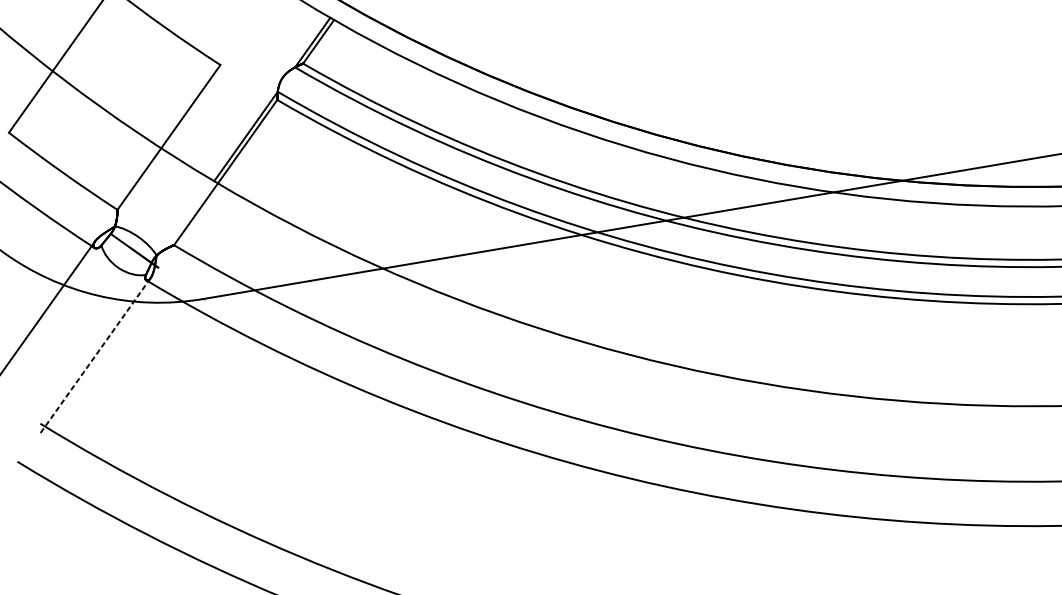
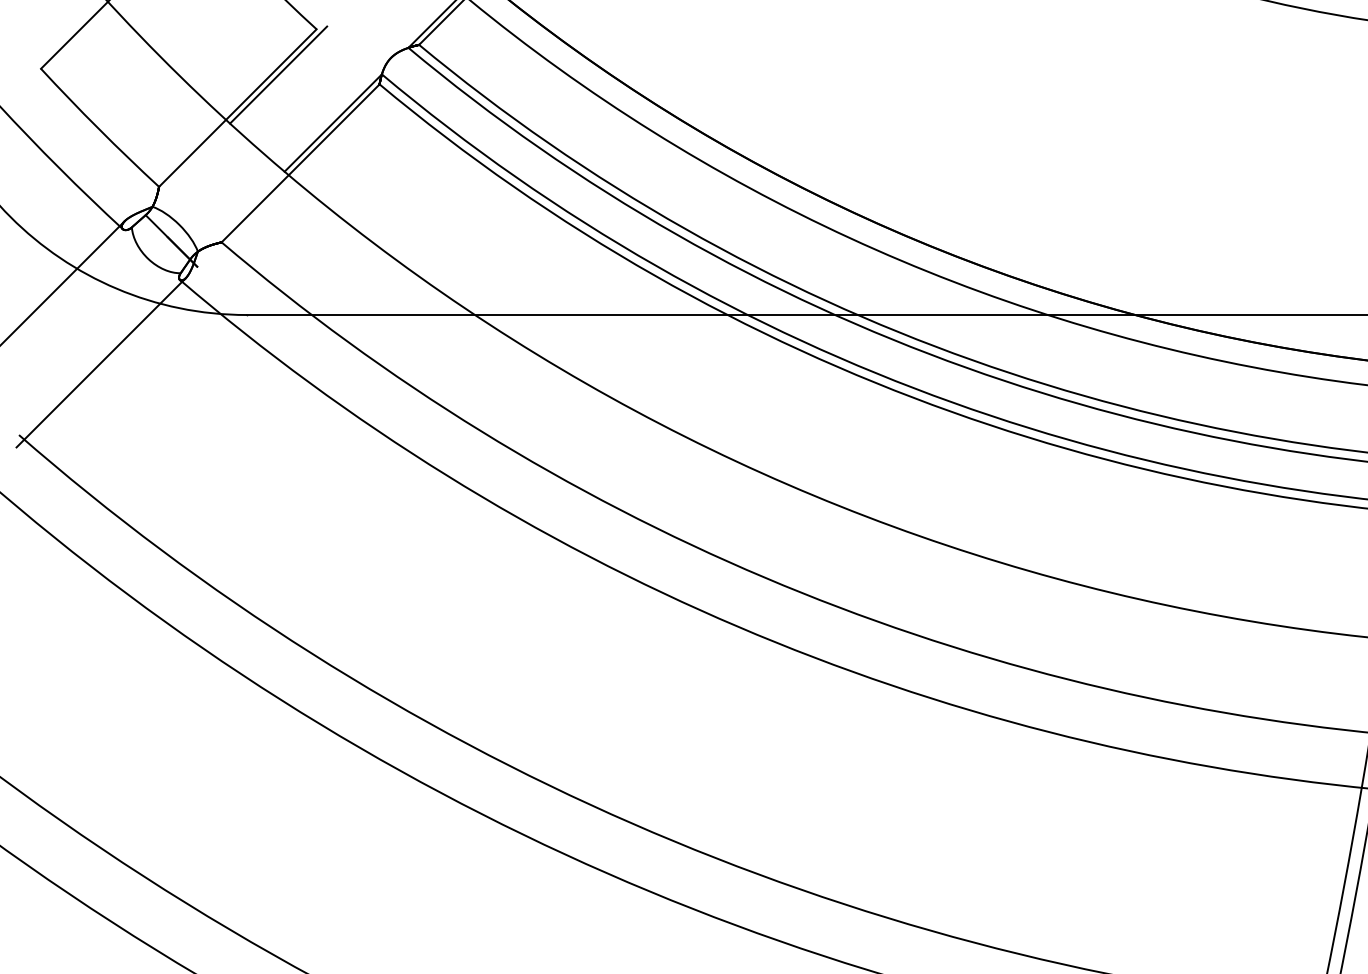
line: (196, 105) -> (278, 74), added
line: (95, 355) -> (101, 362), dashed -> solid

